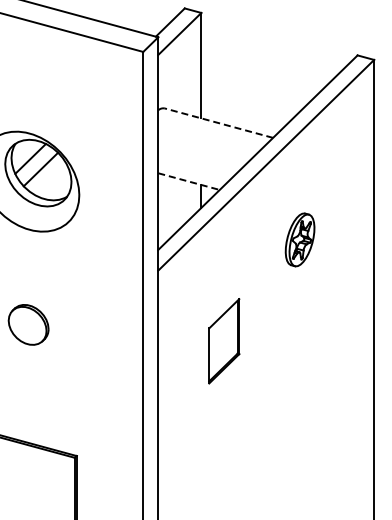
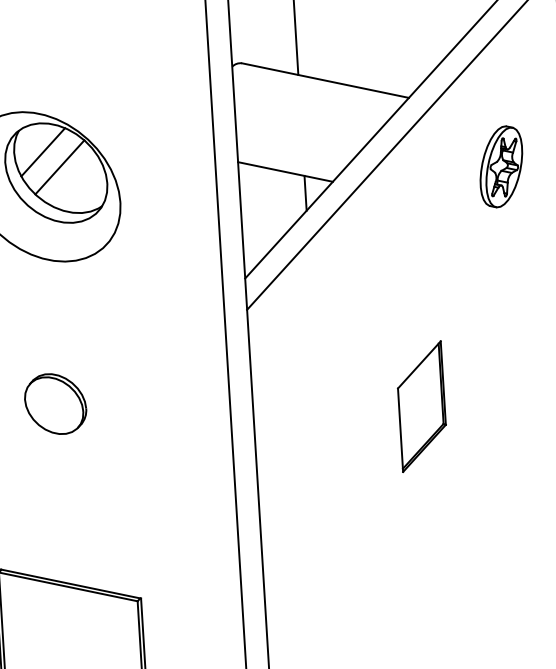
line: (218, 123) -> (324, 81), dashed -> solid
line: (189, 181) -> (286, 171), dashed -> solid
part: (299, 239) -> (500, 166), moved
part: (224, 341) -> (422, 406), moved

